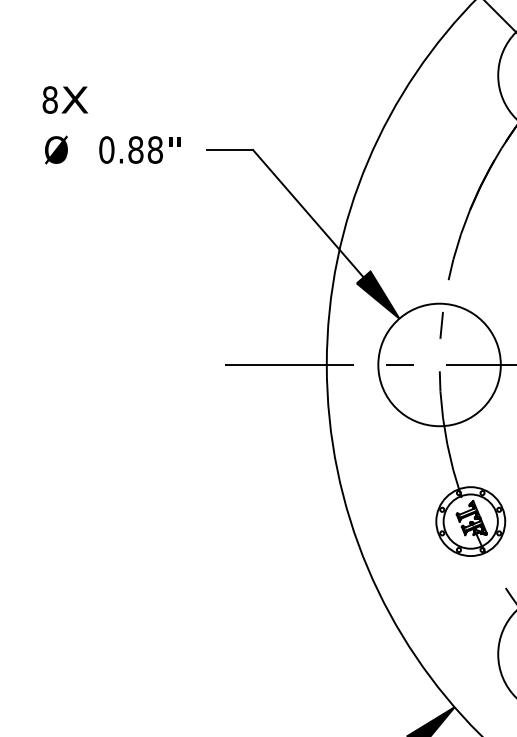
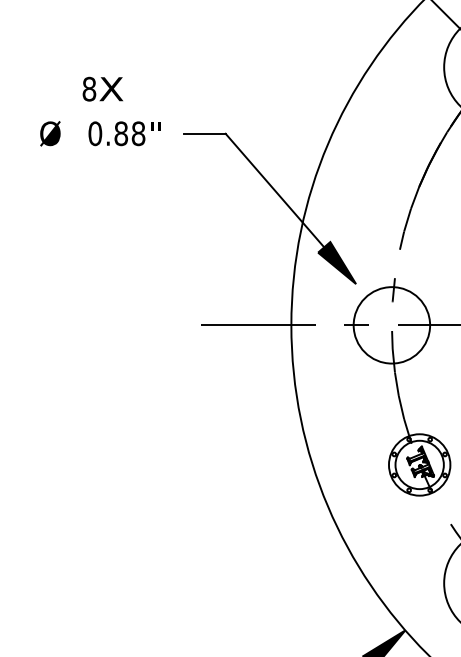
text: (65, 99) -> (103, 88), moved
circle: (439, 364) -> (391, 324), size x0.7

